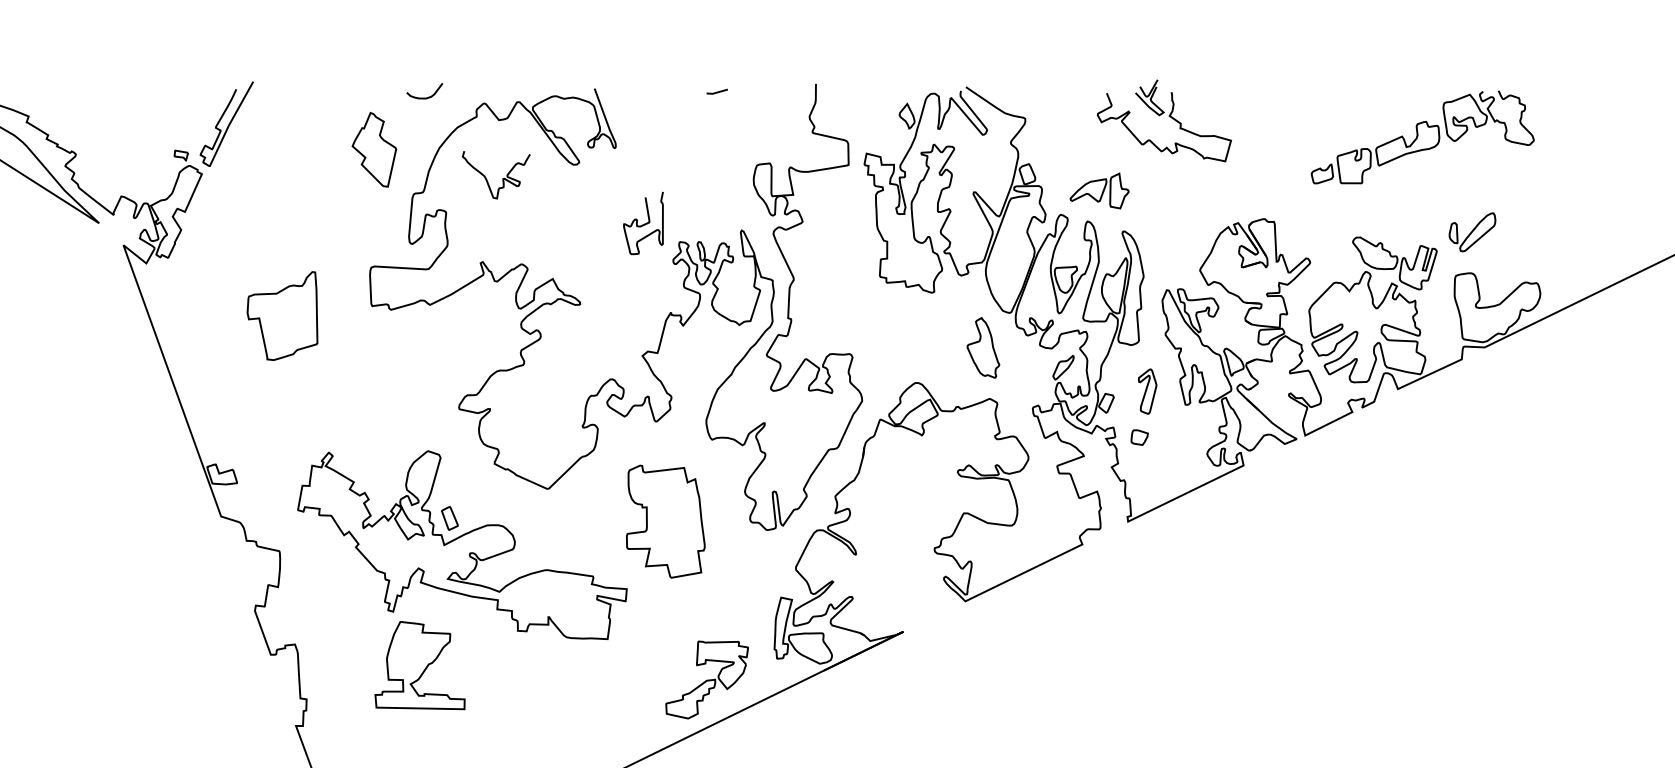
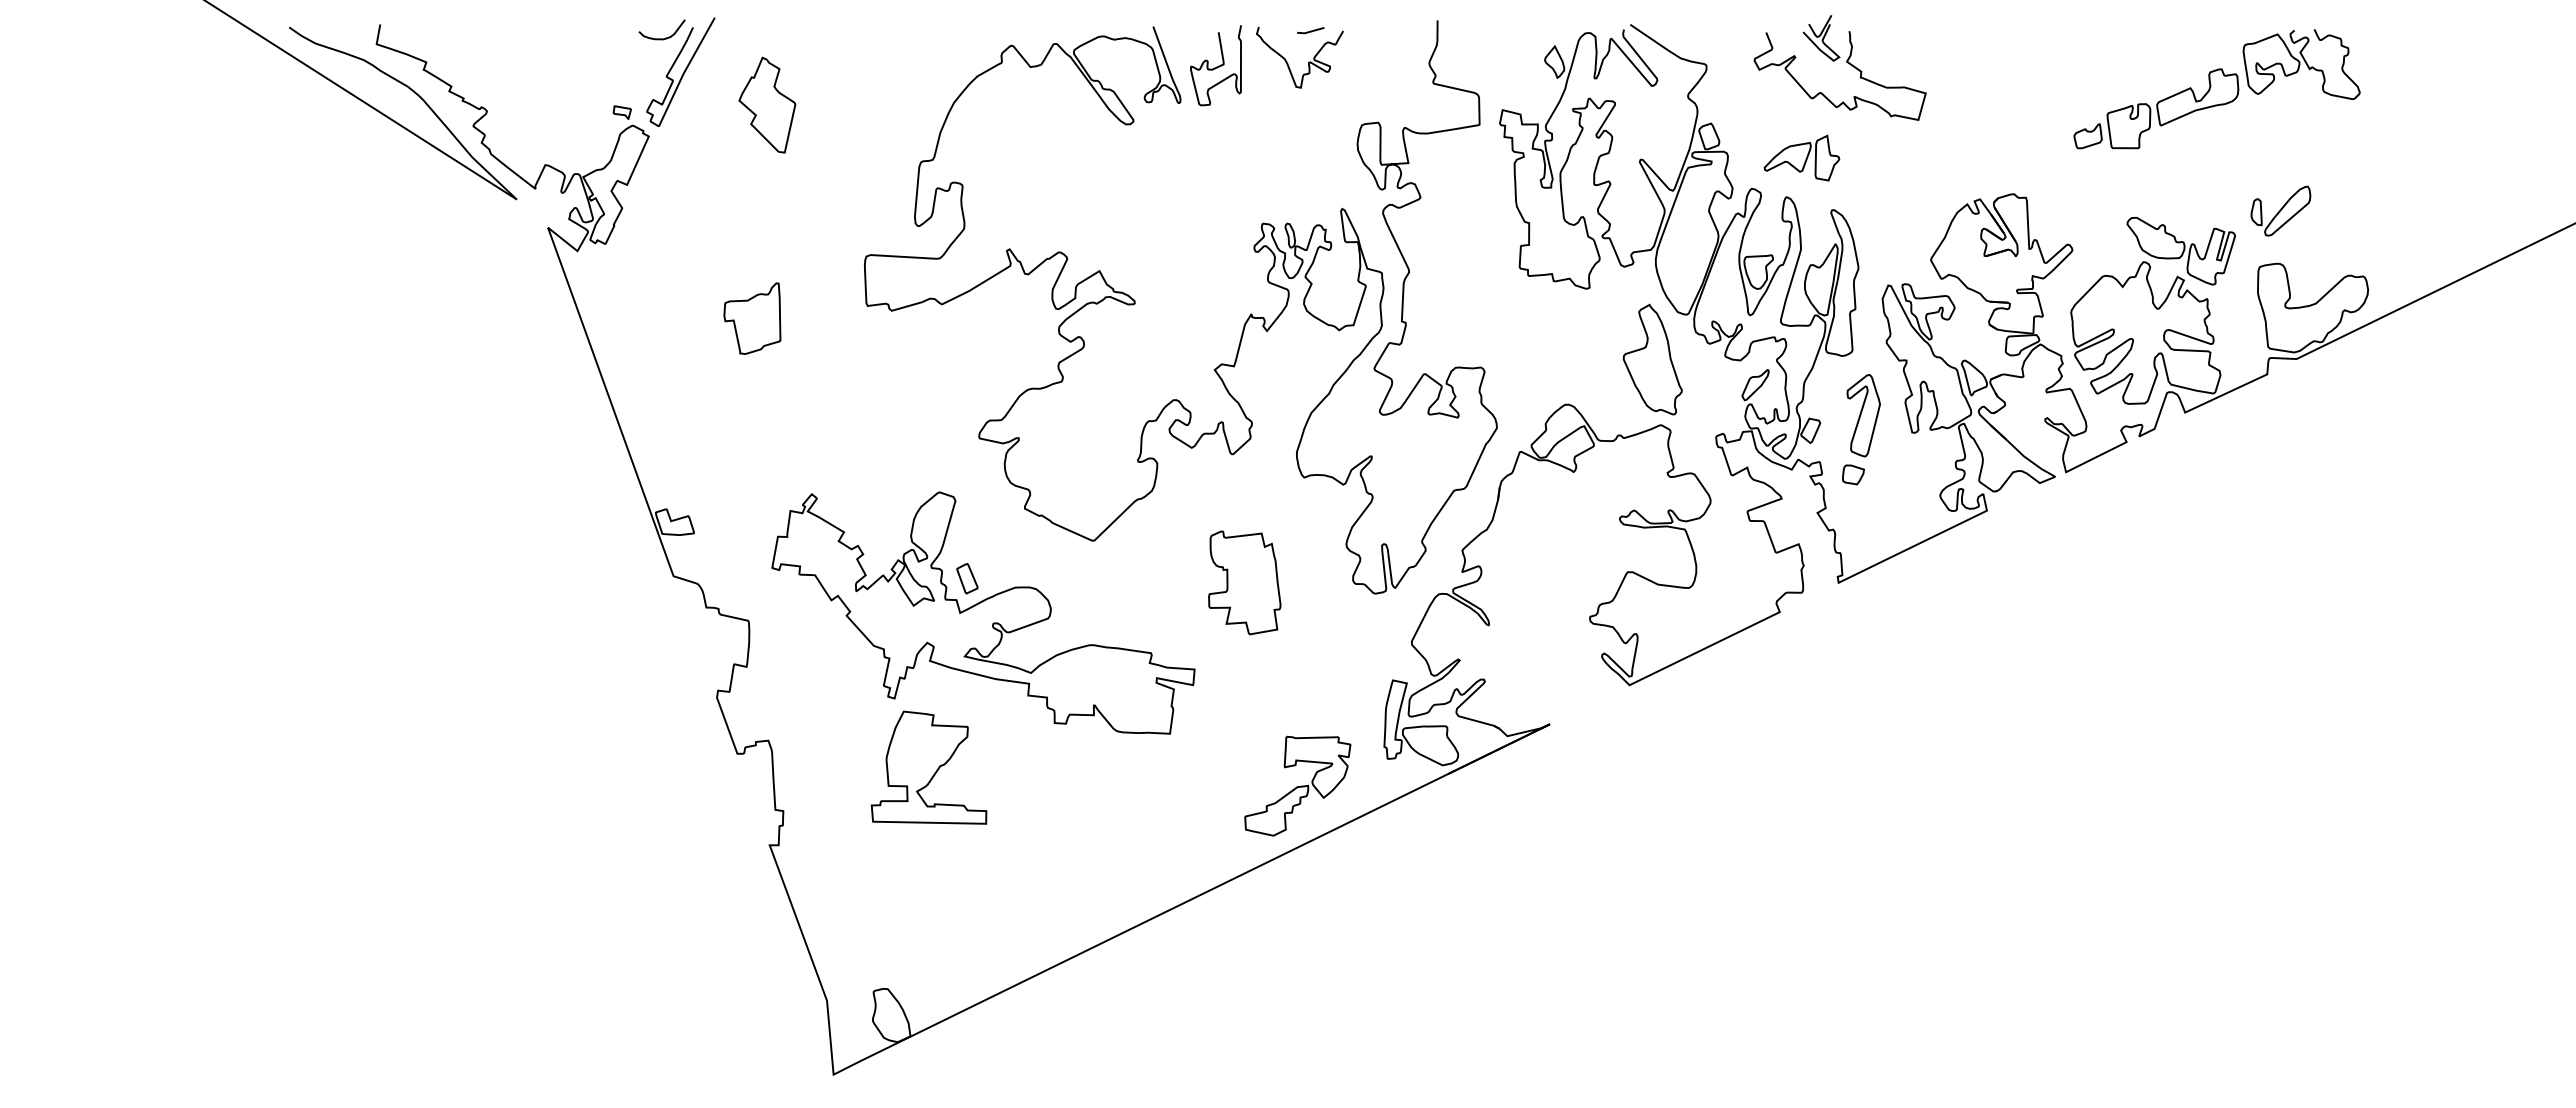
curve: (427, 97) -> (665, 37), moved
part: (1161, 115) -> (1836, 60), moved
part: (374, 149) -> (767, 104), moved
curve: (502, 178) -> (1308, 61), moved
curve: (643, 224) -> (1216, 66), moved
part: (282, 315) -> (752, 318), size x0.62
part: (983, 347) -> (1652, 359), size x1.43
part: (1147, 391) -> (1863, 415), size x1.43
part: (665, 521) -> (1244, 582), size x0.71

